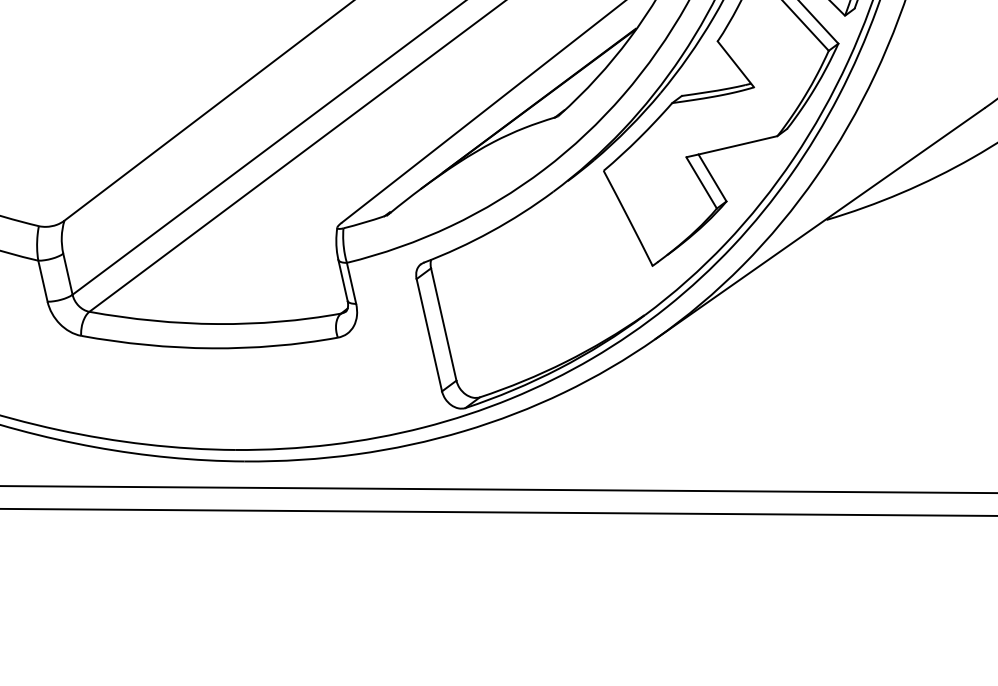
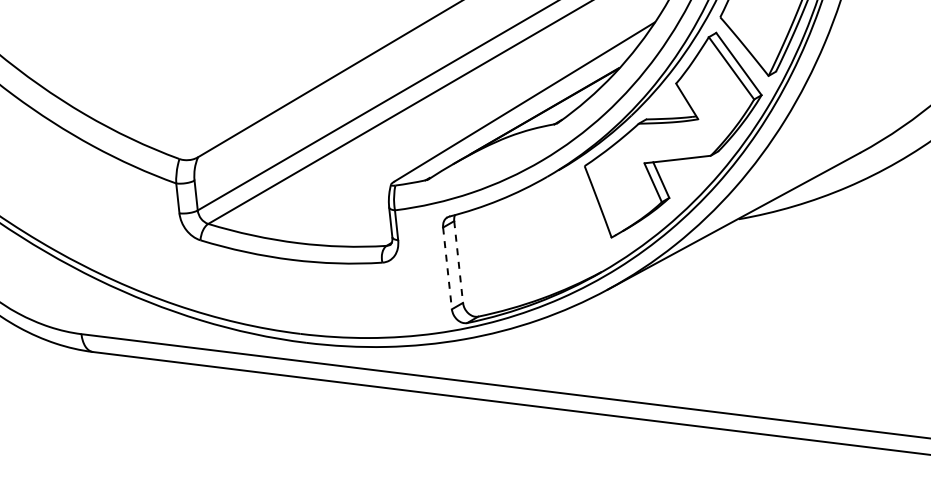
line: (443, 325) -> (458, 262), solid -> dashed
line: (429, 335) -> (447, 268), solid -> dashed

